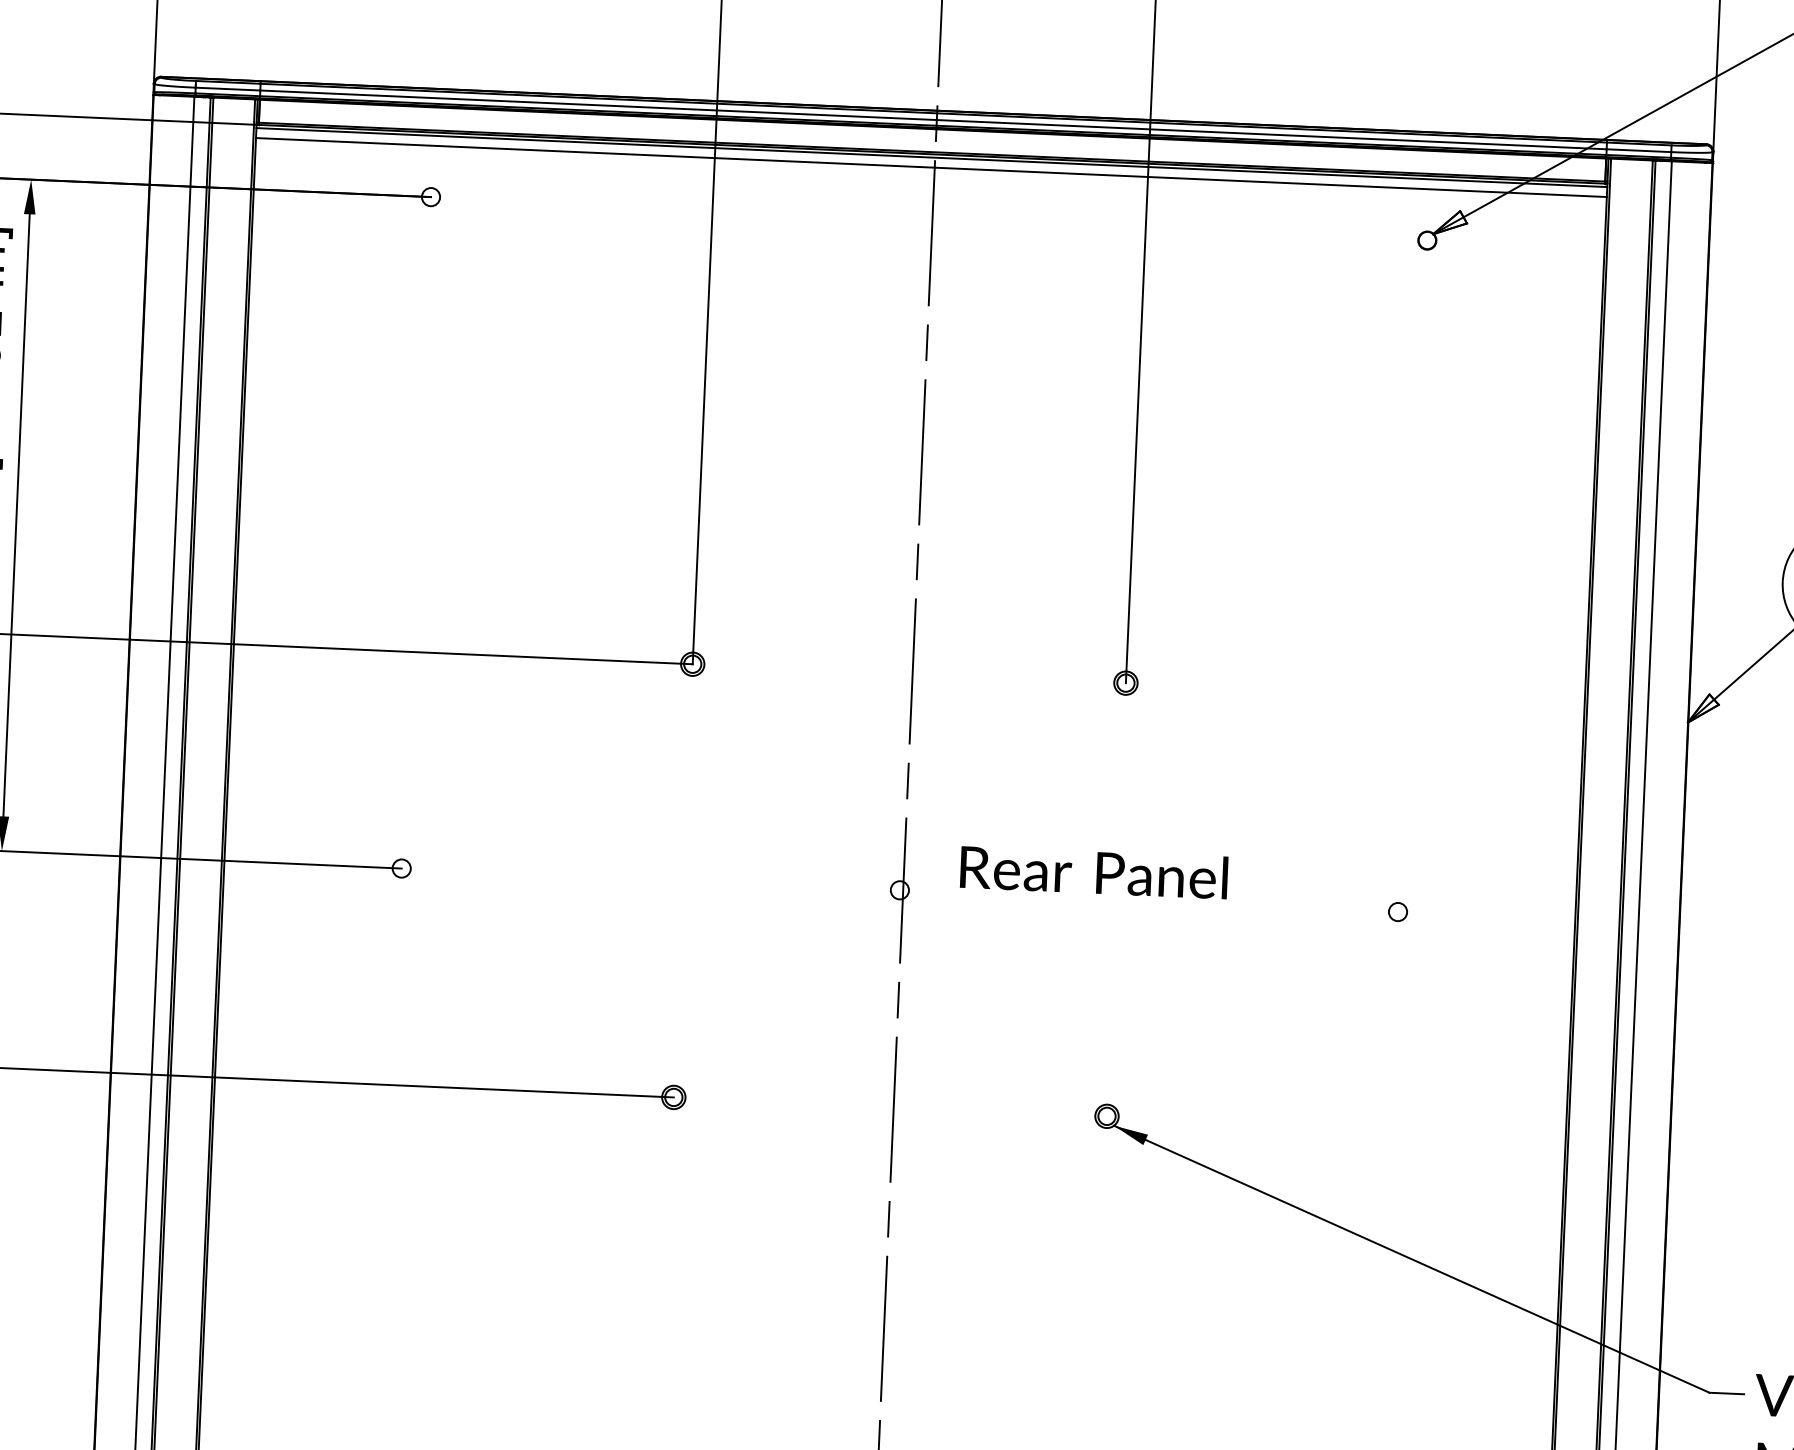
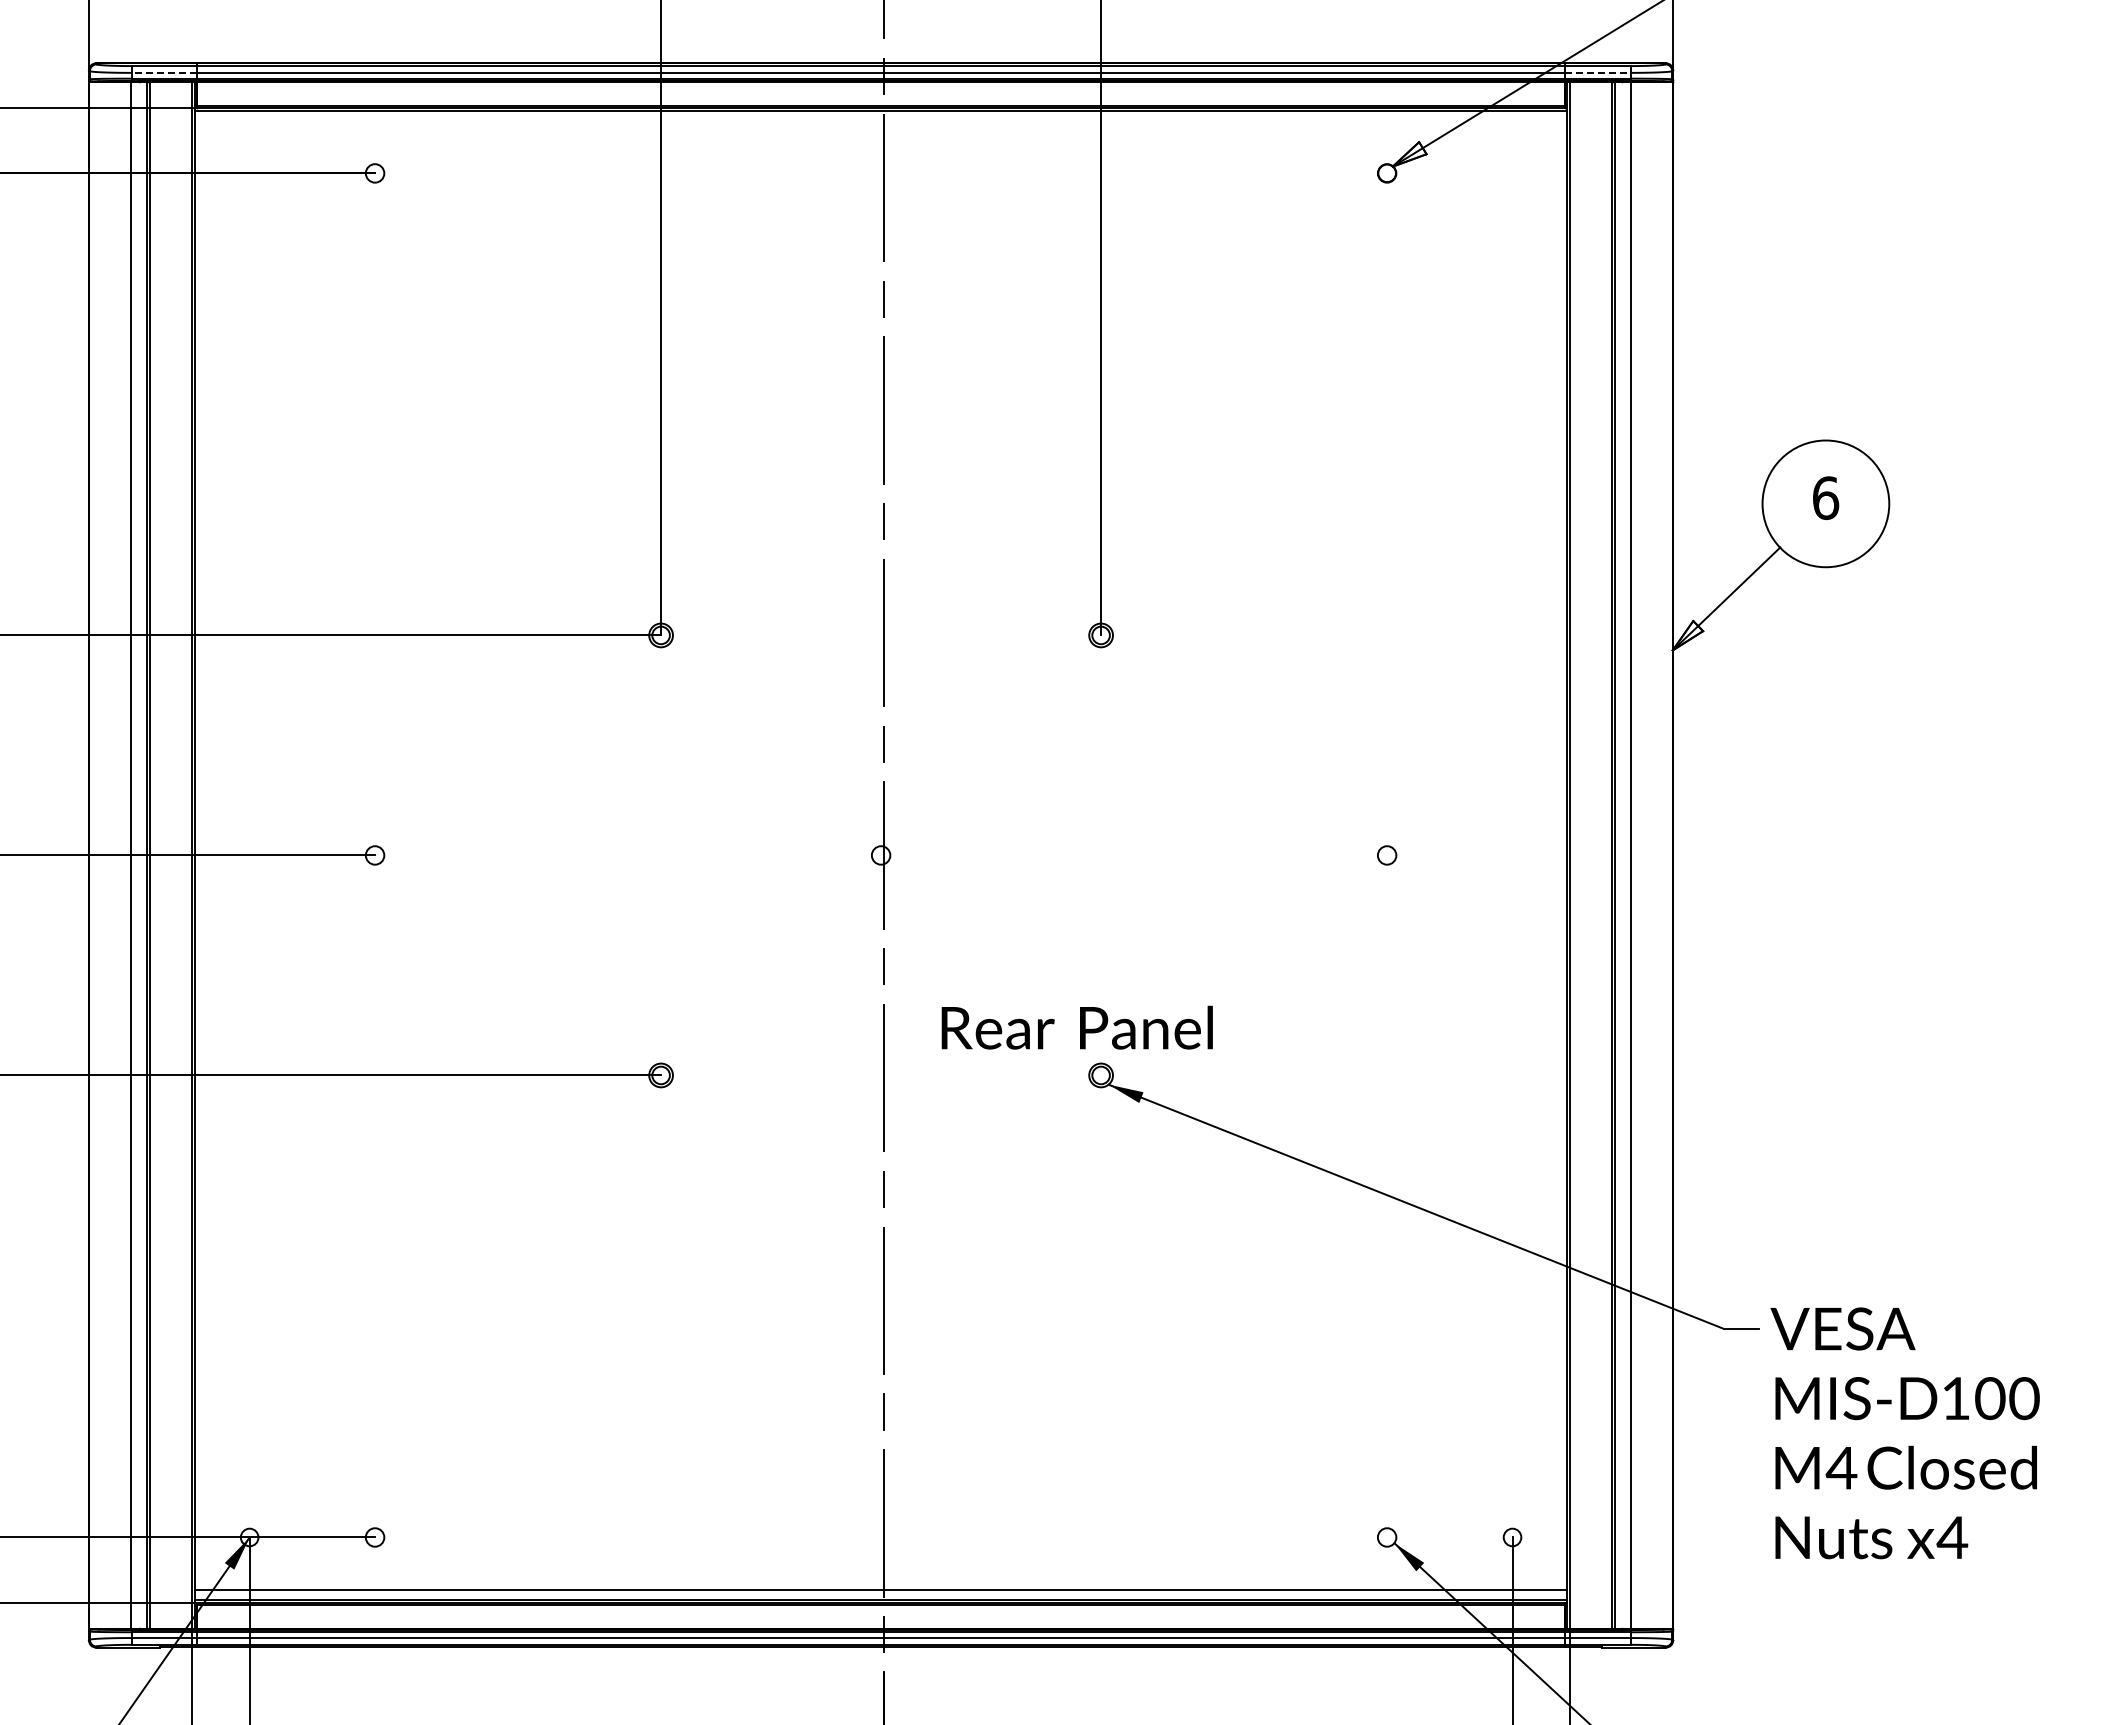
line: (228, 88) -> (164, 72), solid -> dashed
line: (1638, 150) -> (1597, 72), solid -> dashed
line: (931, 167) -> (881, 121), removed
text: (1093, 872) -> (1076, 1027), moved

